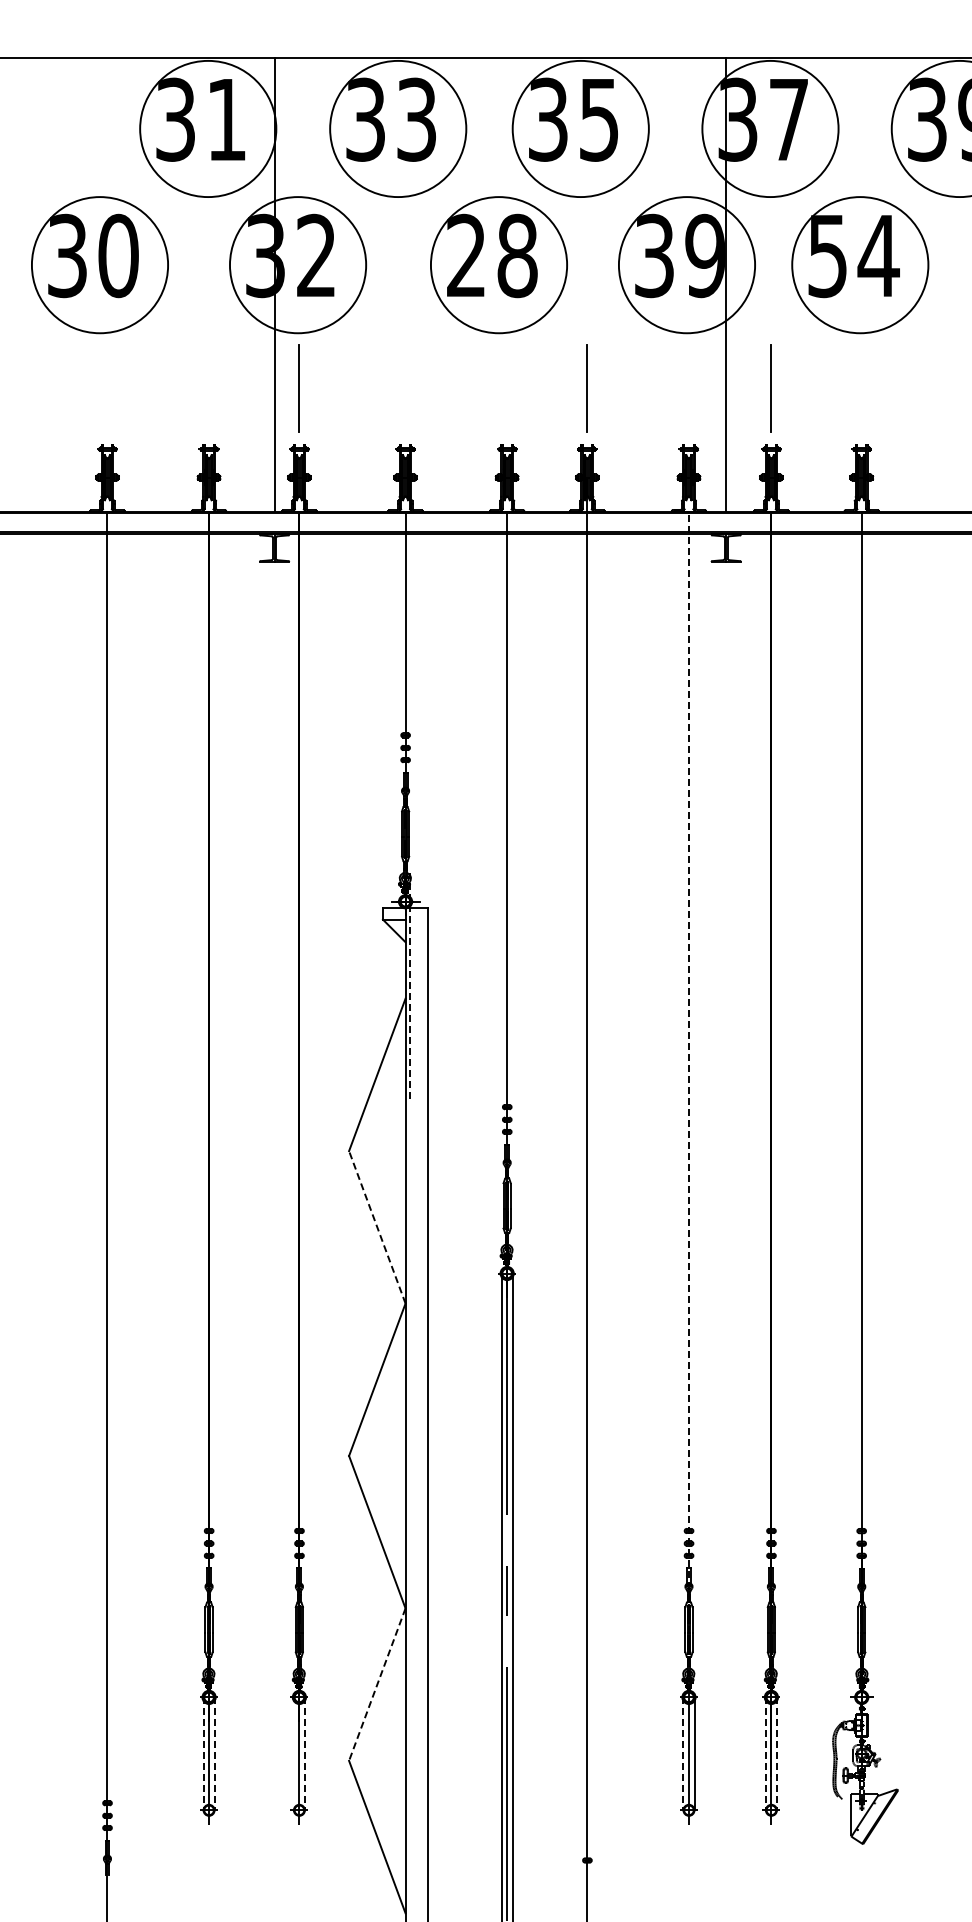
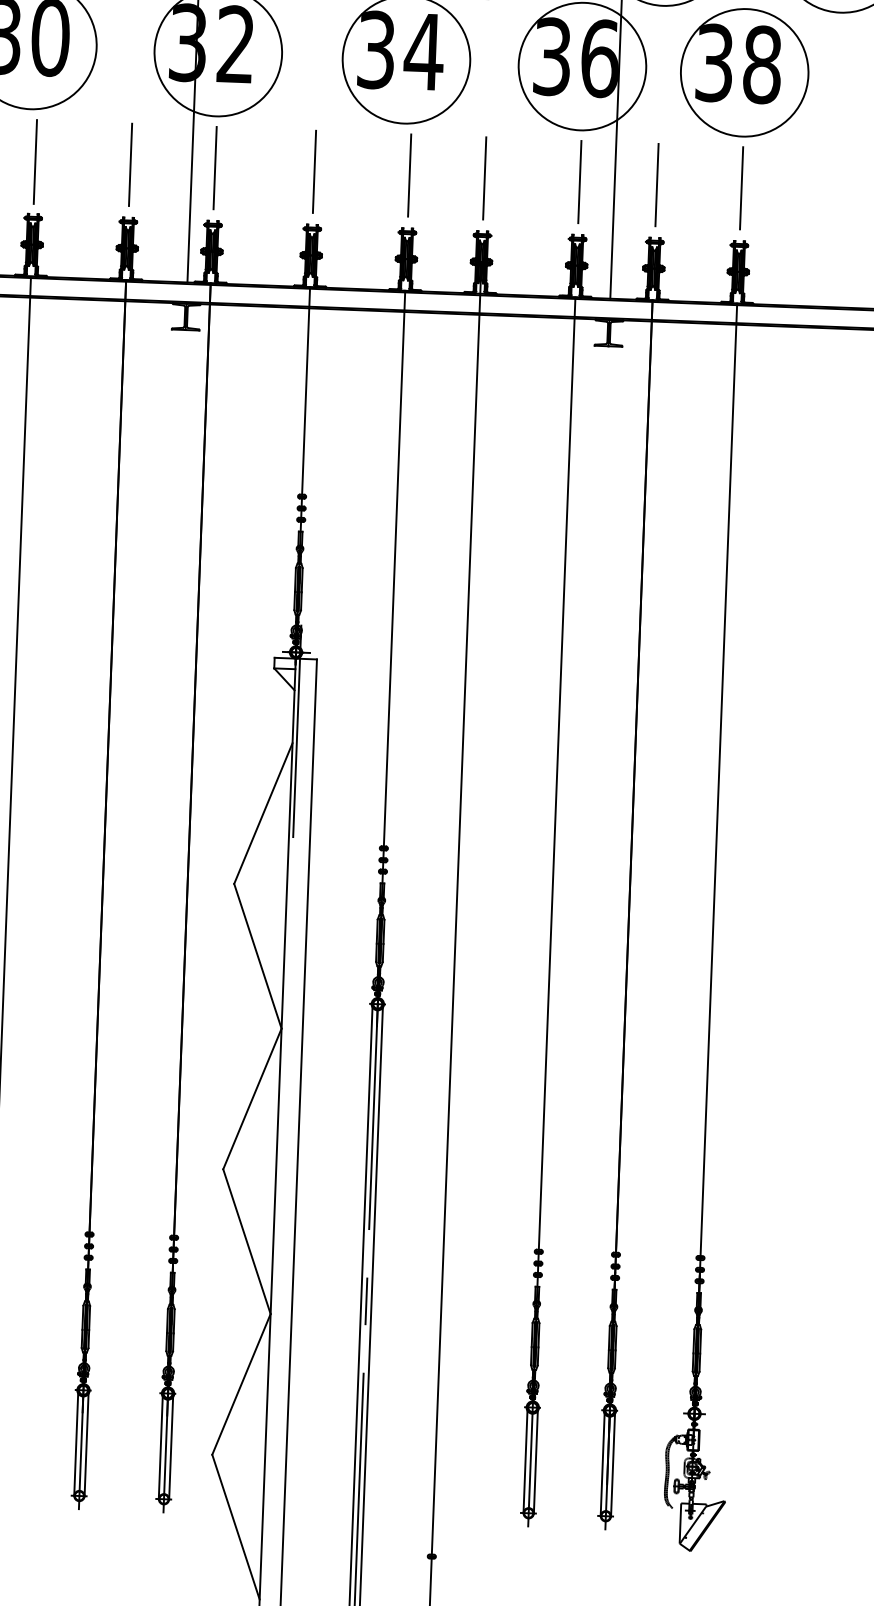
text: (492, 255) -> (400, 50), 28 -> 34
text: (704, 255) -> (599, 58), 39 -> 36
text: (853, 255) -> (738, 63), 54 -> 38
line: (208, 388) -> (130, 164), added
line: (405, 388) -> (314, 171), added
line: (506, 388) -> (409, 175), added
line: (688, 388) -> (579, 182), added
line: (861, 388) -> (741, 188), added
line: (107, 389) -> (35, 162), added
line: (410, 985) -> (297, 731), dashed -> solid
line: (688, 1094) -> (554, 843), dashed -> solid
line: (377, 1226) -> (258, 955), dashed -> solid
line: (377, 1685) -> (241, 1385), dashed -> solid
line: (293, 1753) -> (160, 1445), added
line: (203, 1754) -> (76, 1443), dashed -> solid
line: (214, 1754) -> (86, 1443), dashed -> solid
line: (304, 1754) -> (170, 1447), dashed -> solid
line: (683, 1754) -> (525, 1460), dashed -> solid
line: (765, 1754) -> (602, 1463), dashed -> solid
line: (776, 1754) -> (612, 1464), dashed -> solid

